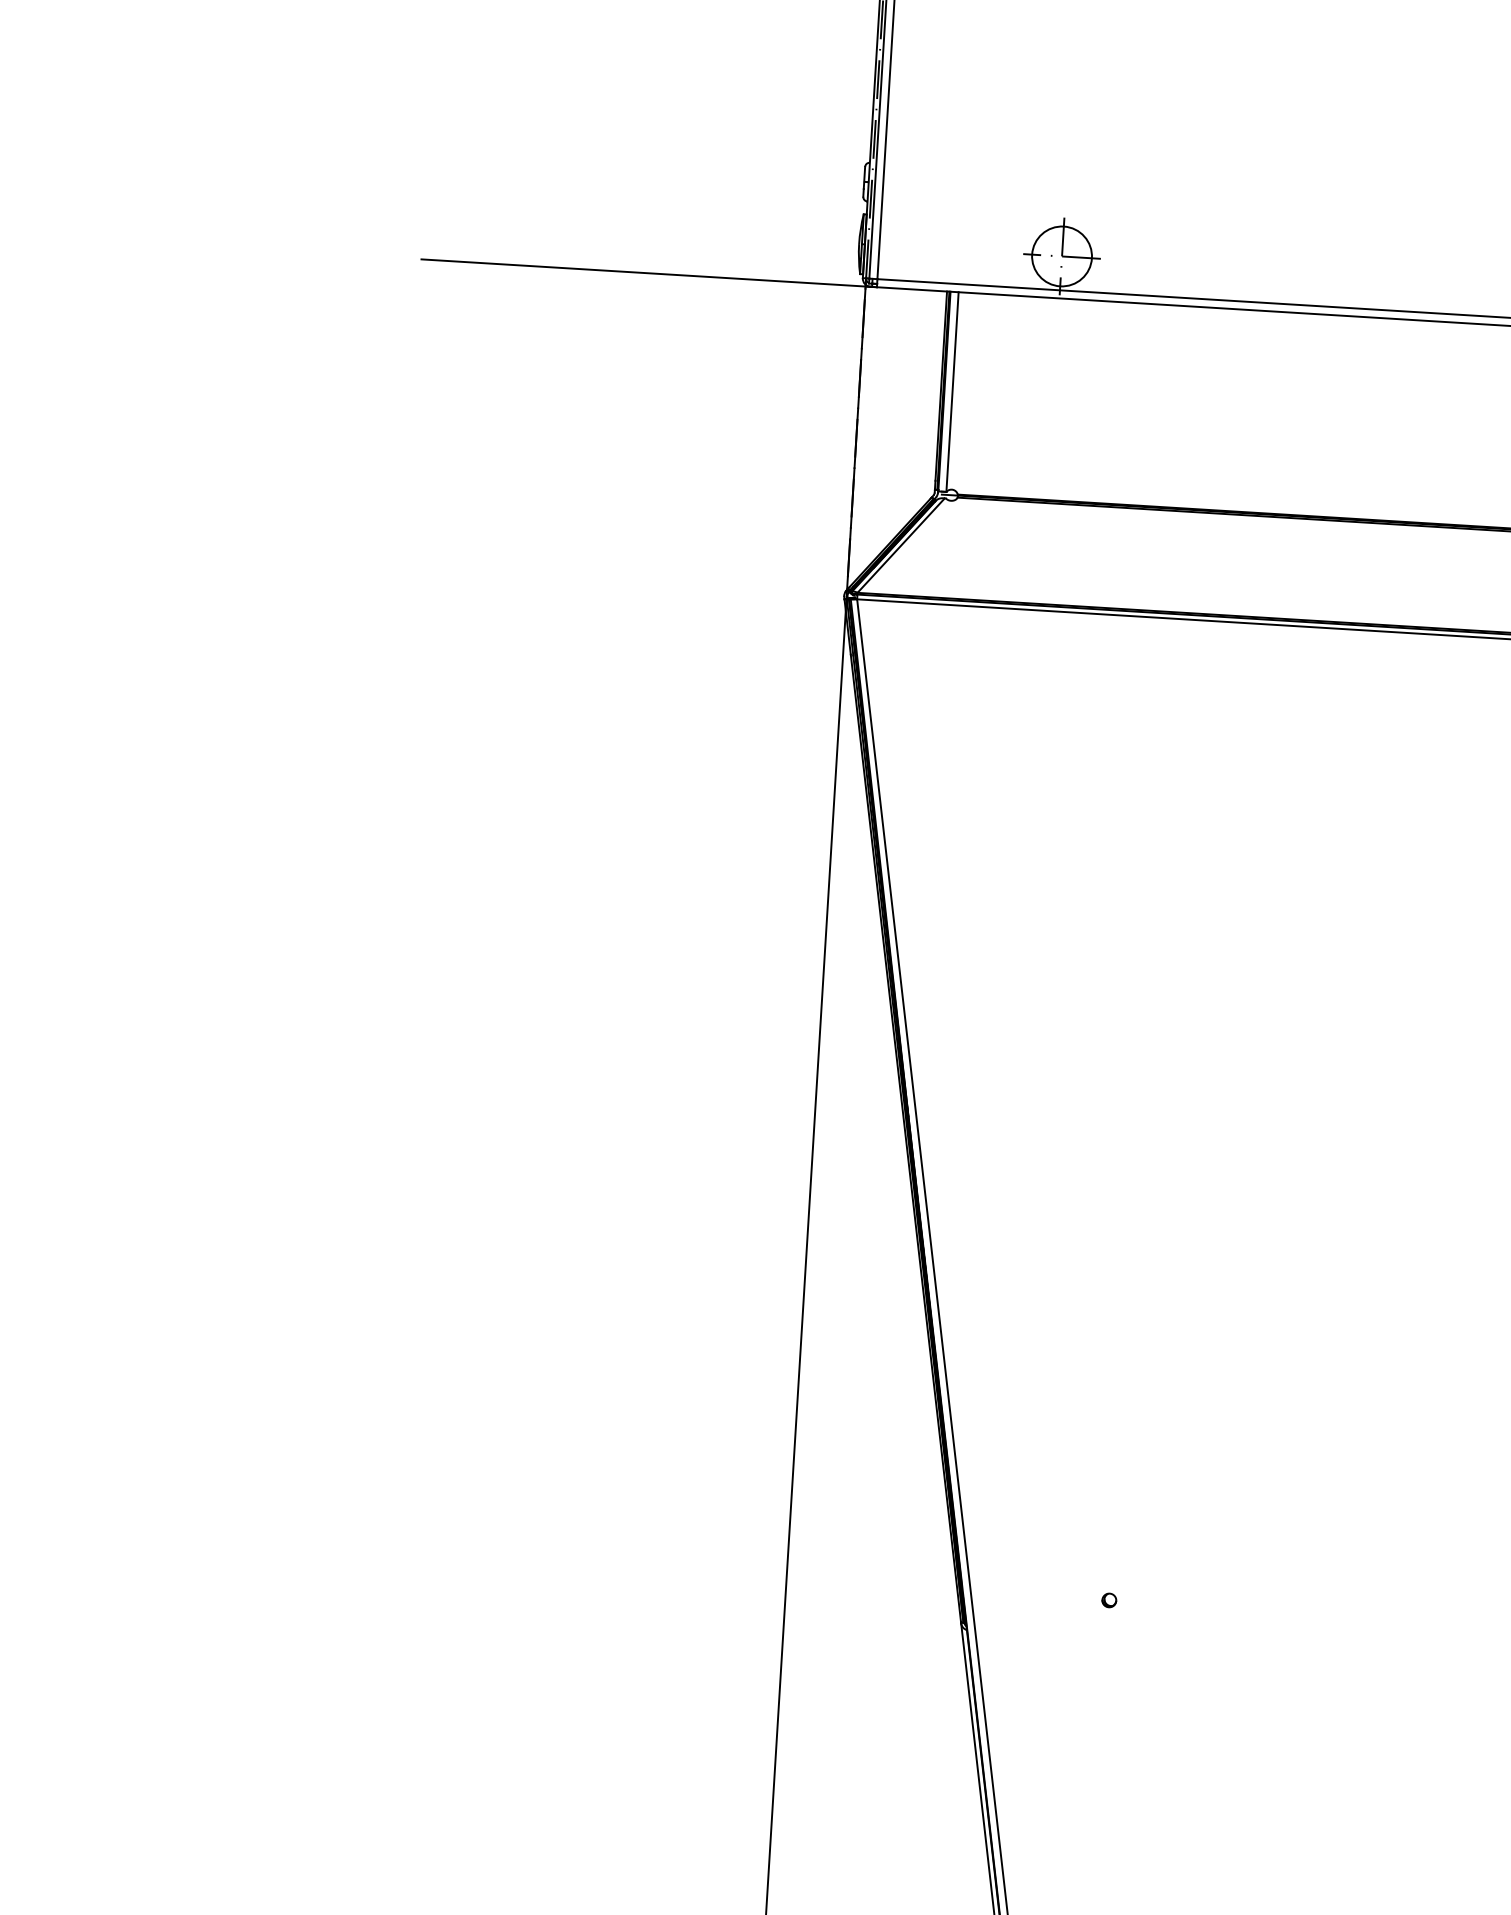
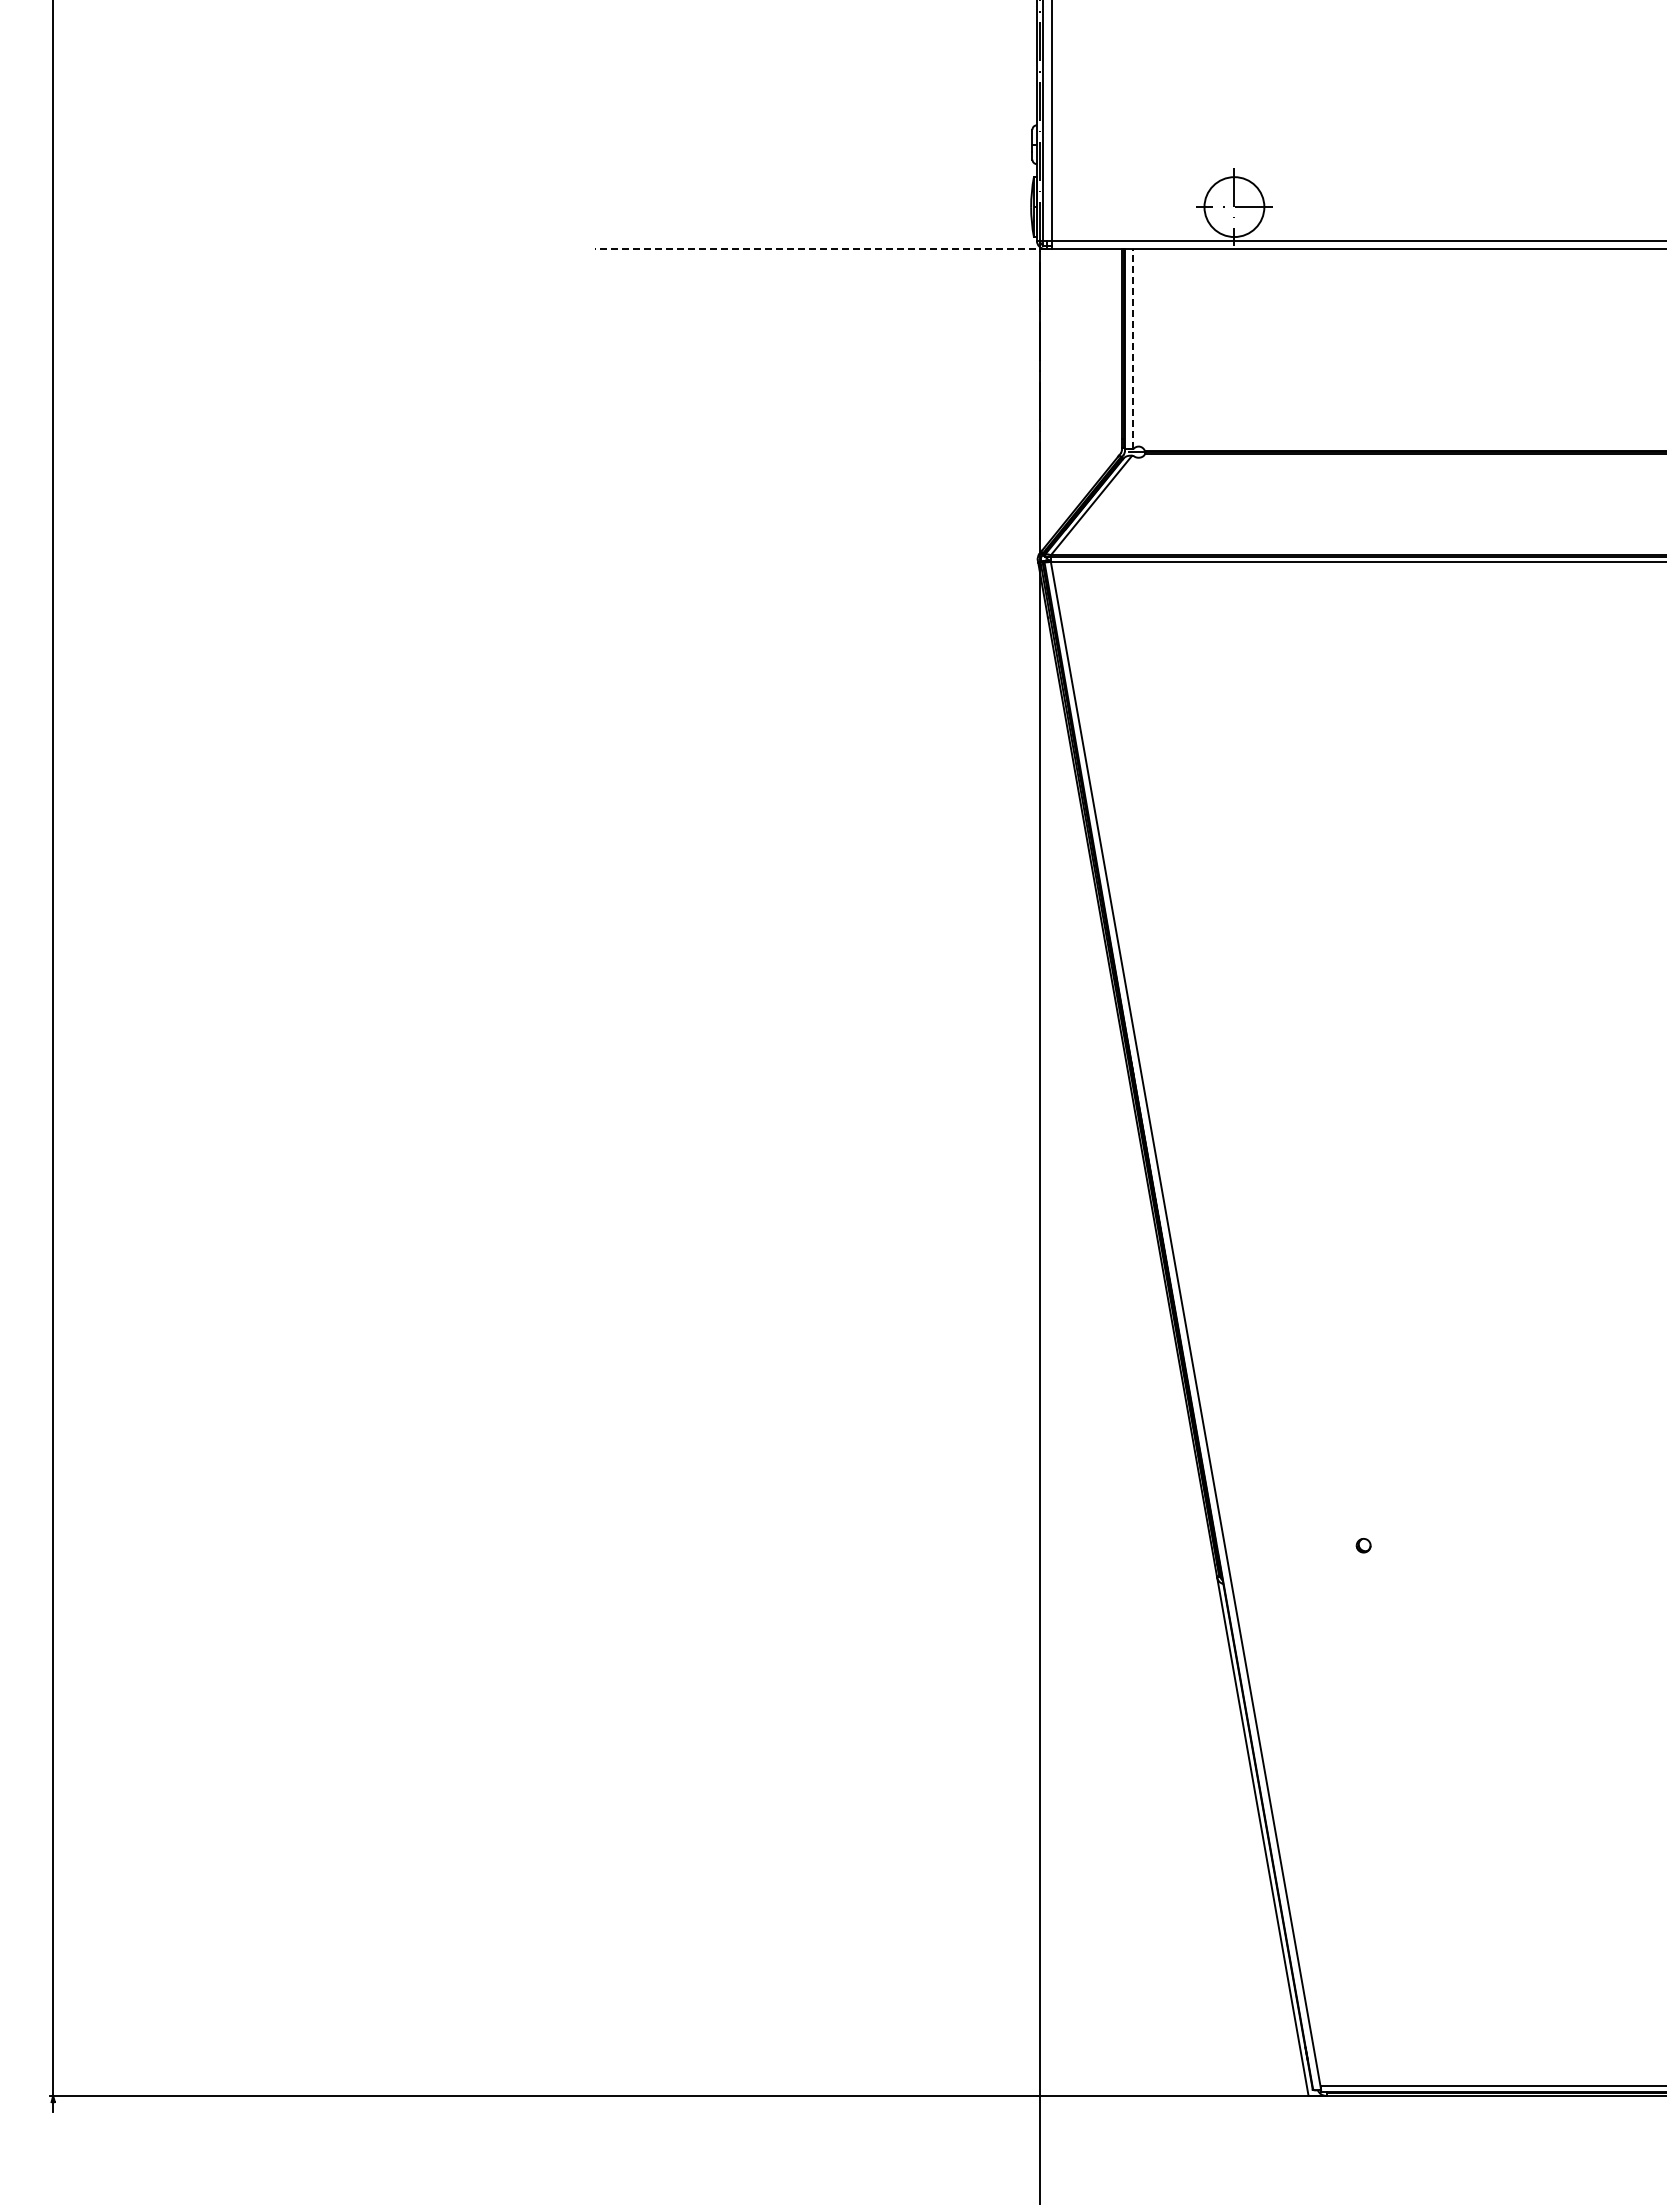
line: (647, 273) -> (821, 249), solid -> dashed
line: (952, 391) -> (1133, 348), solid -> dashed

